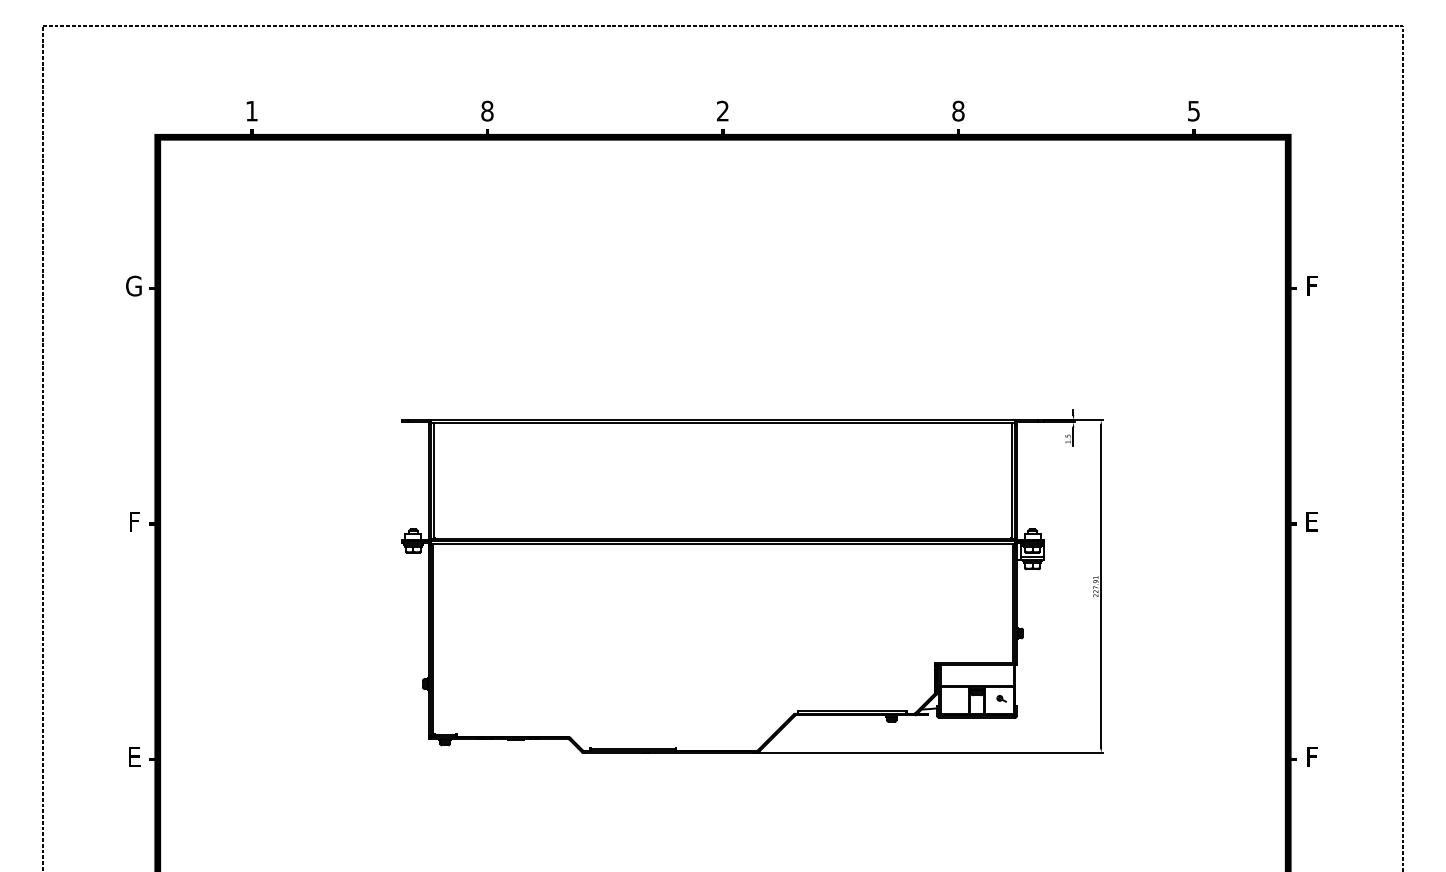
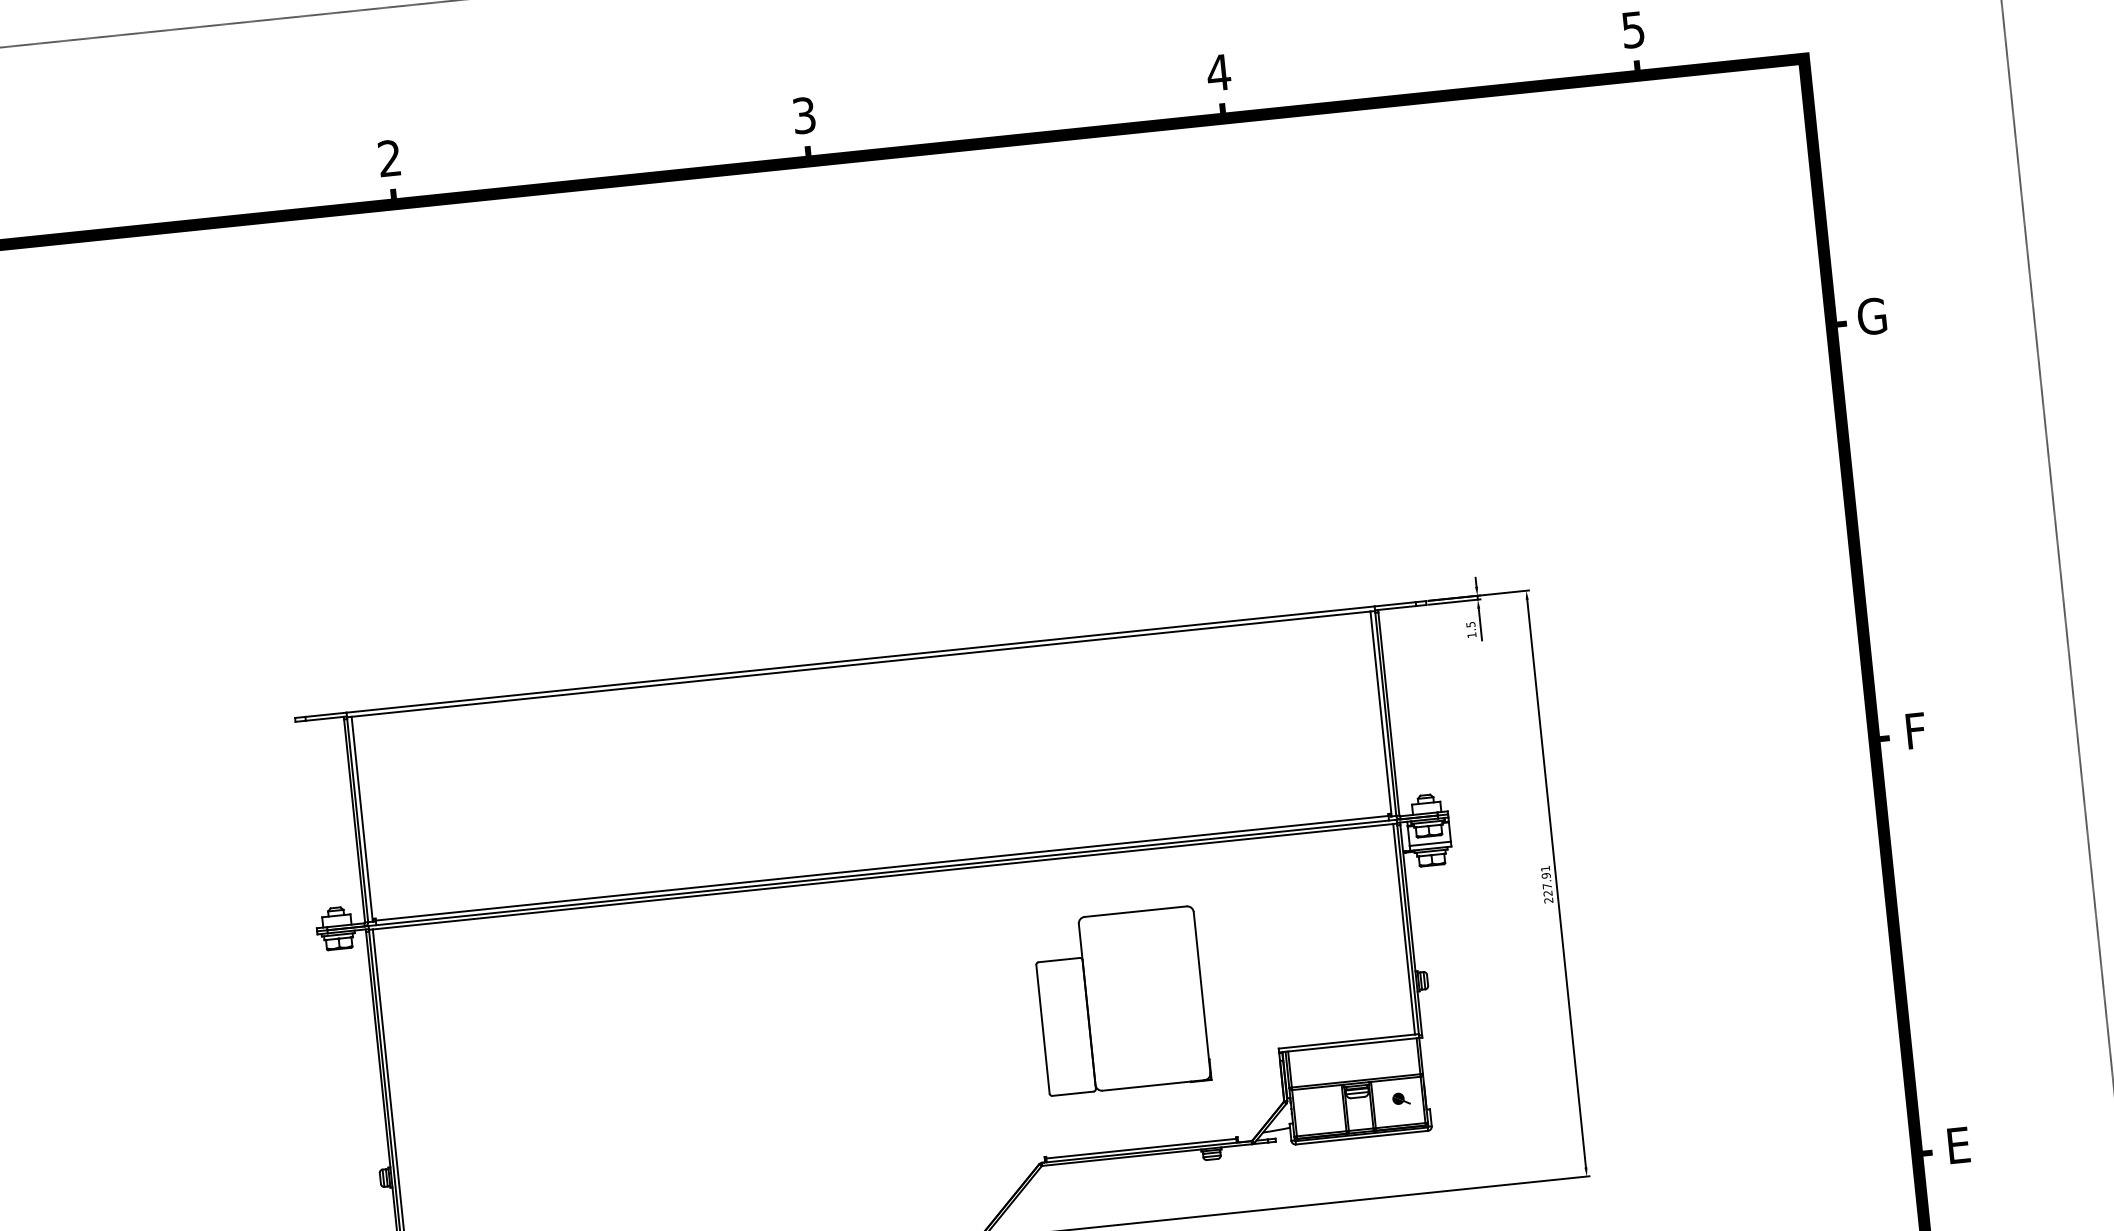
text: (487, 110) -> (389, 157), 8 -> 2
text: (957, 110) -> (1217, 71), 8 -> 4
text: (722, 111) -> (803, 116), 2 -> 3
text: (1311, 285) -> (1871, 315), F -> G
text: (1311, 521) -> (1914, 730), E -> F
part: (849, 627) -> (1120, 1001), added
text: (1311, 756) -> (1957, 1144), F -> E

